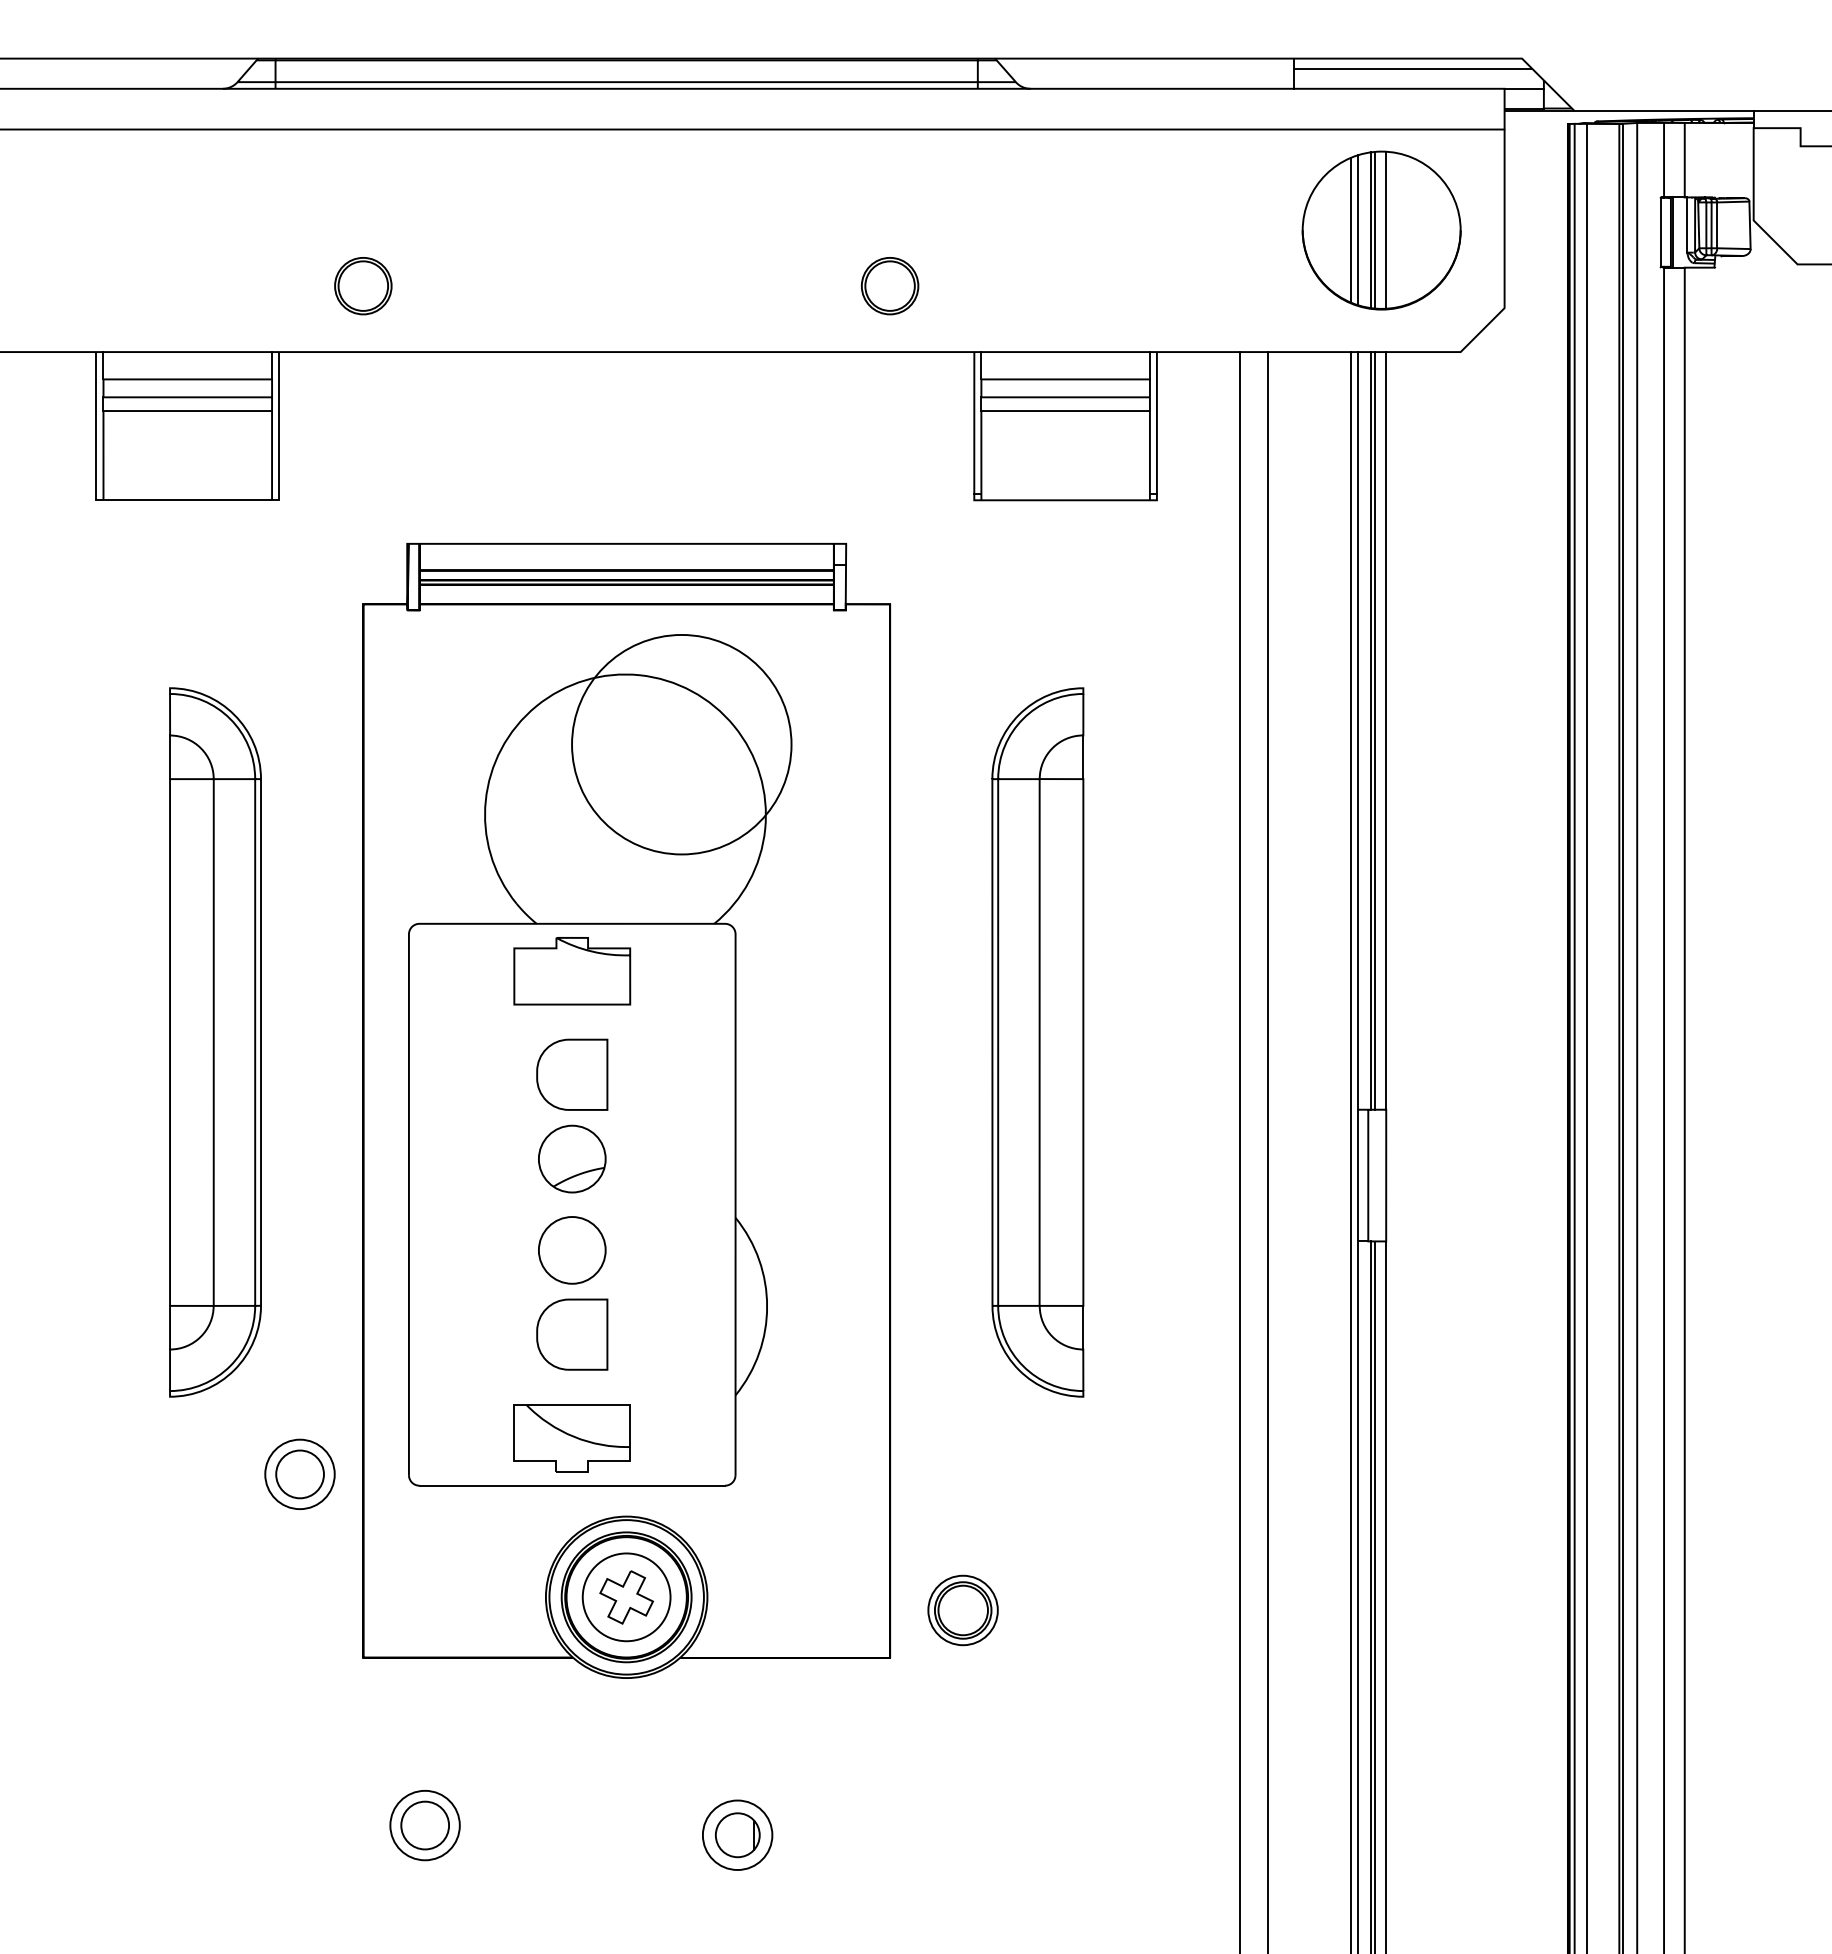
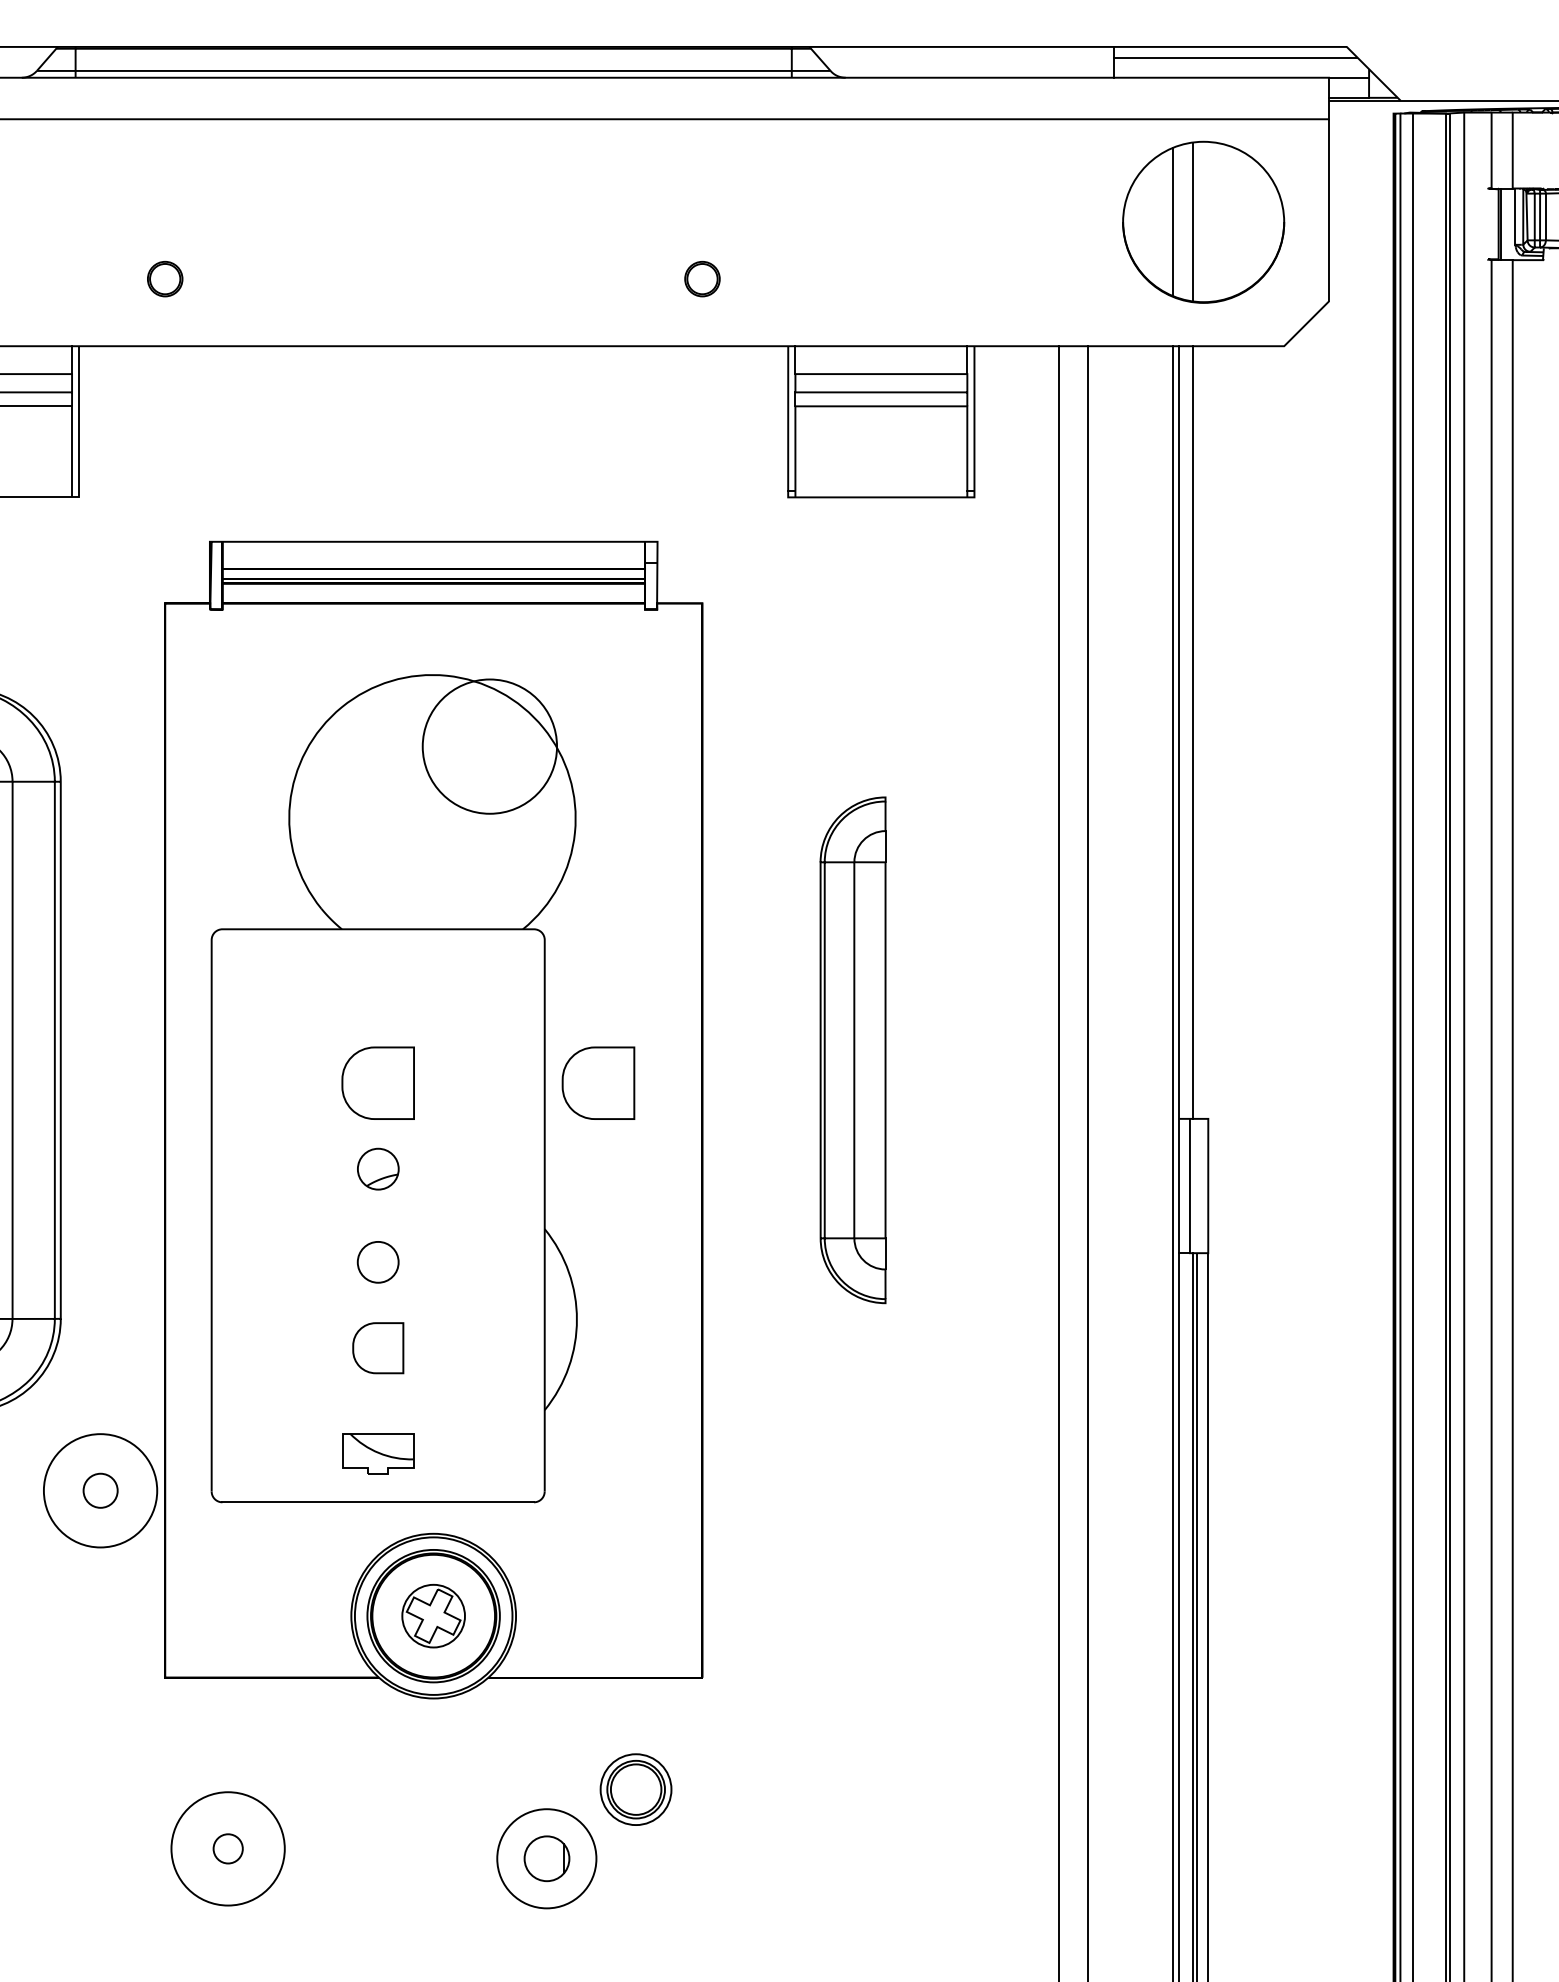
line: (1375, 229) -> (1197, 221), removed
line: (1386, 229) -> (1208, 221), removed
line: (1357, 230) -> (1178, 222), removed
line: (1660, 232) -> (1487, 224), removed
part: (363, 286) -> (165, 279), size x0.6
part: (890, 286) -> (702, 279), size x0.6
line: (1375, 730) -> (1197, 732), removed
line: (1386, 730) -> (1208, 732), removed
circle: (681, 744) -> (489, 746), size x0.6
curve: (580, 949) -> (386, 955), removed
part: (1037, 1042) -> (852, 1050), size x0.7
part: (788, 1074) -> (598, 1082), added
part: (572, 1158) -> (378, 1168), size x0.6
circle: (571, 1250) -> (377, 1262), size x0.6
part: (572, 1334) -> (378, 1348), size x0.7
part: (571, 1438) -> (377, 1454), size x0.6
circle: (299, 1474) -> (100, 1490), size x0.7
circle: (299, 1474) -> (100, 1490), size x1.6
circle: (626, 1597) -> (433, 1616), size x0.7
part: (962, 1610) -> (635, 1789), moved
circle: (424, 1825) -> (227, 1848), size x1.6
circle: (425, 1825) -> (228, 1848), size x0.6
circle: (737, 1834) -> (546, 1858), size x1.4

